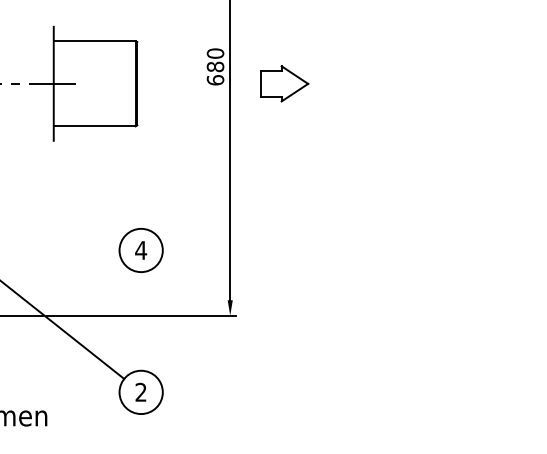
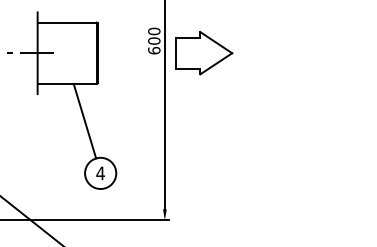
text: (215, 66) -> (154, 40), 680 -> 600
part: (284, 83) -> (204, 53), size x1.67
line: (118, 177) -> (84, 120), added

